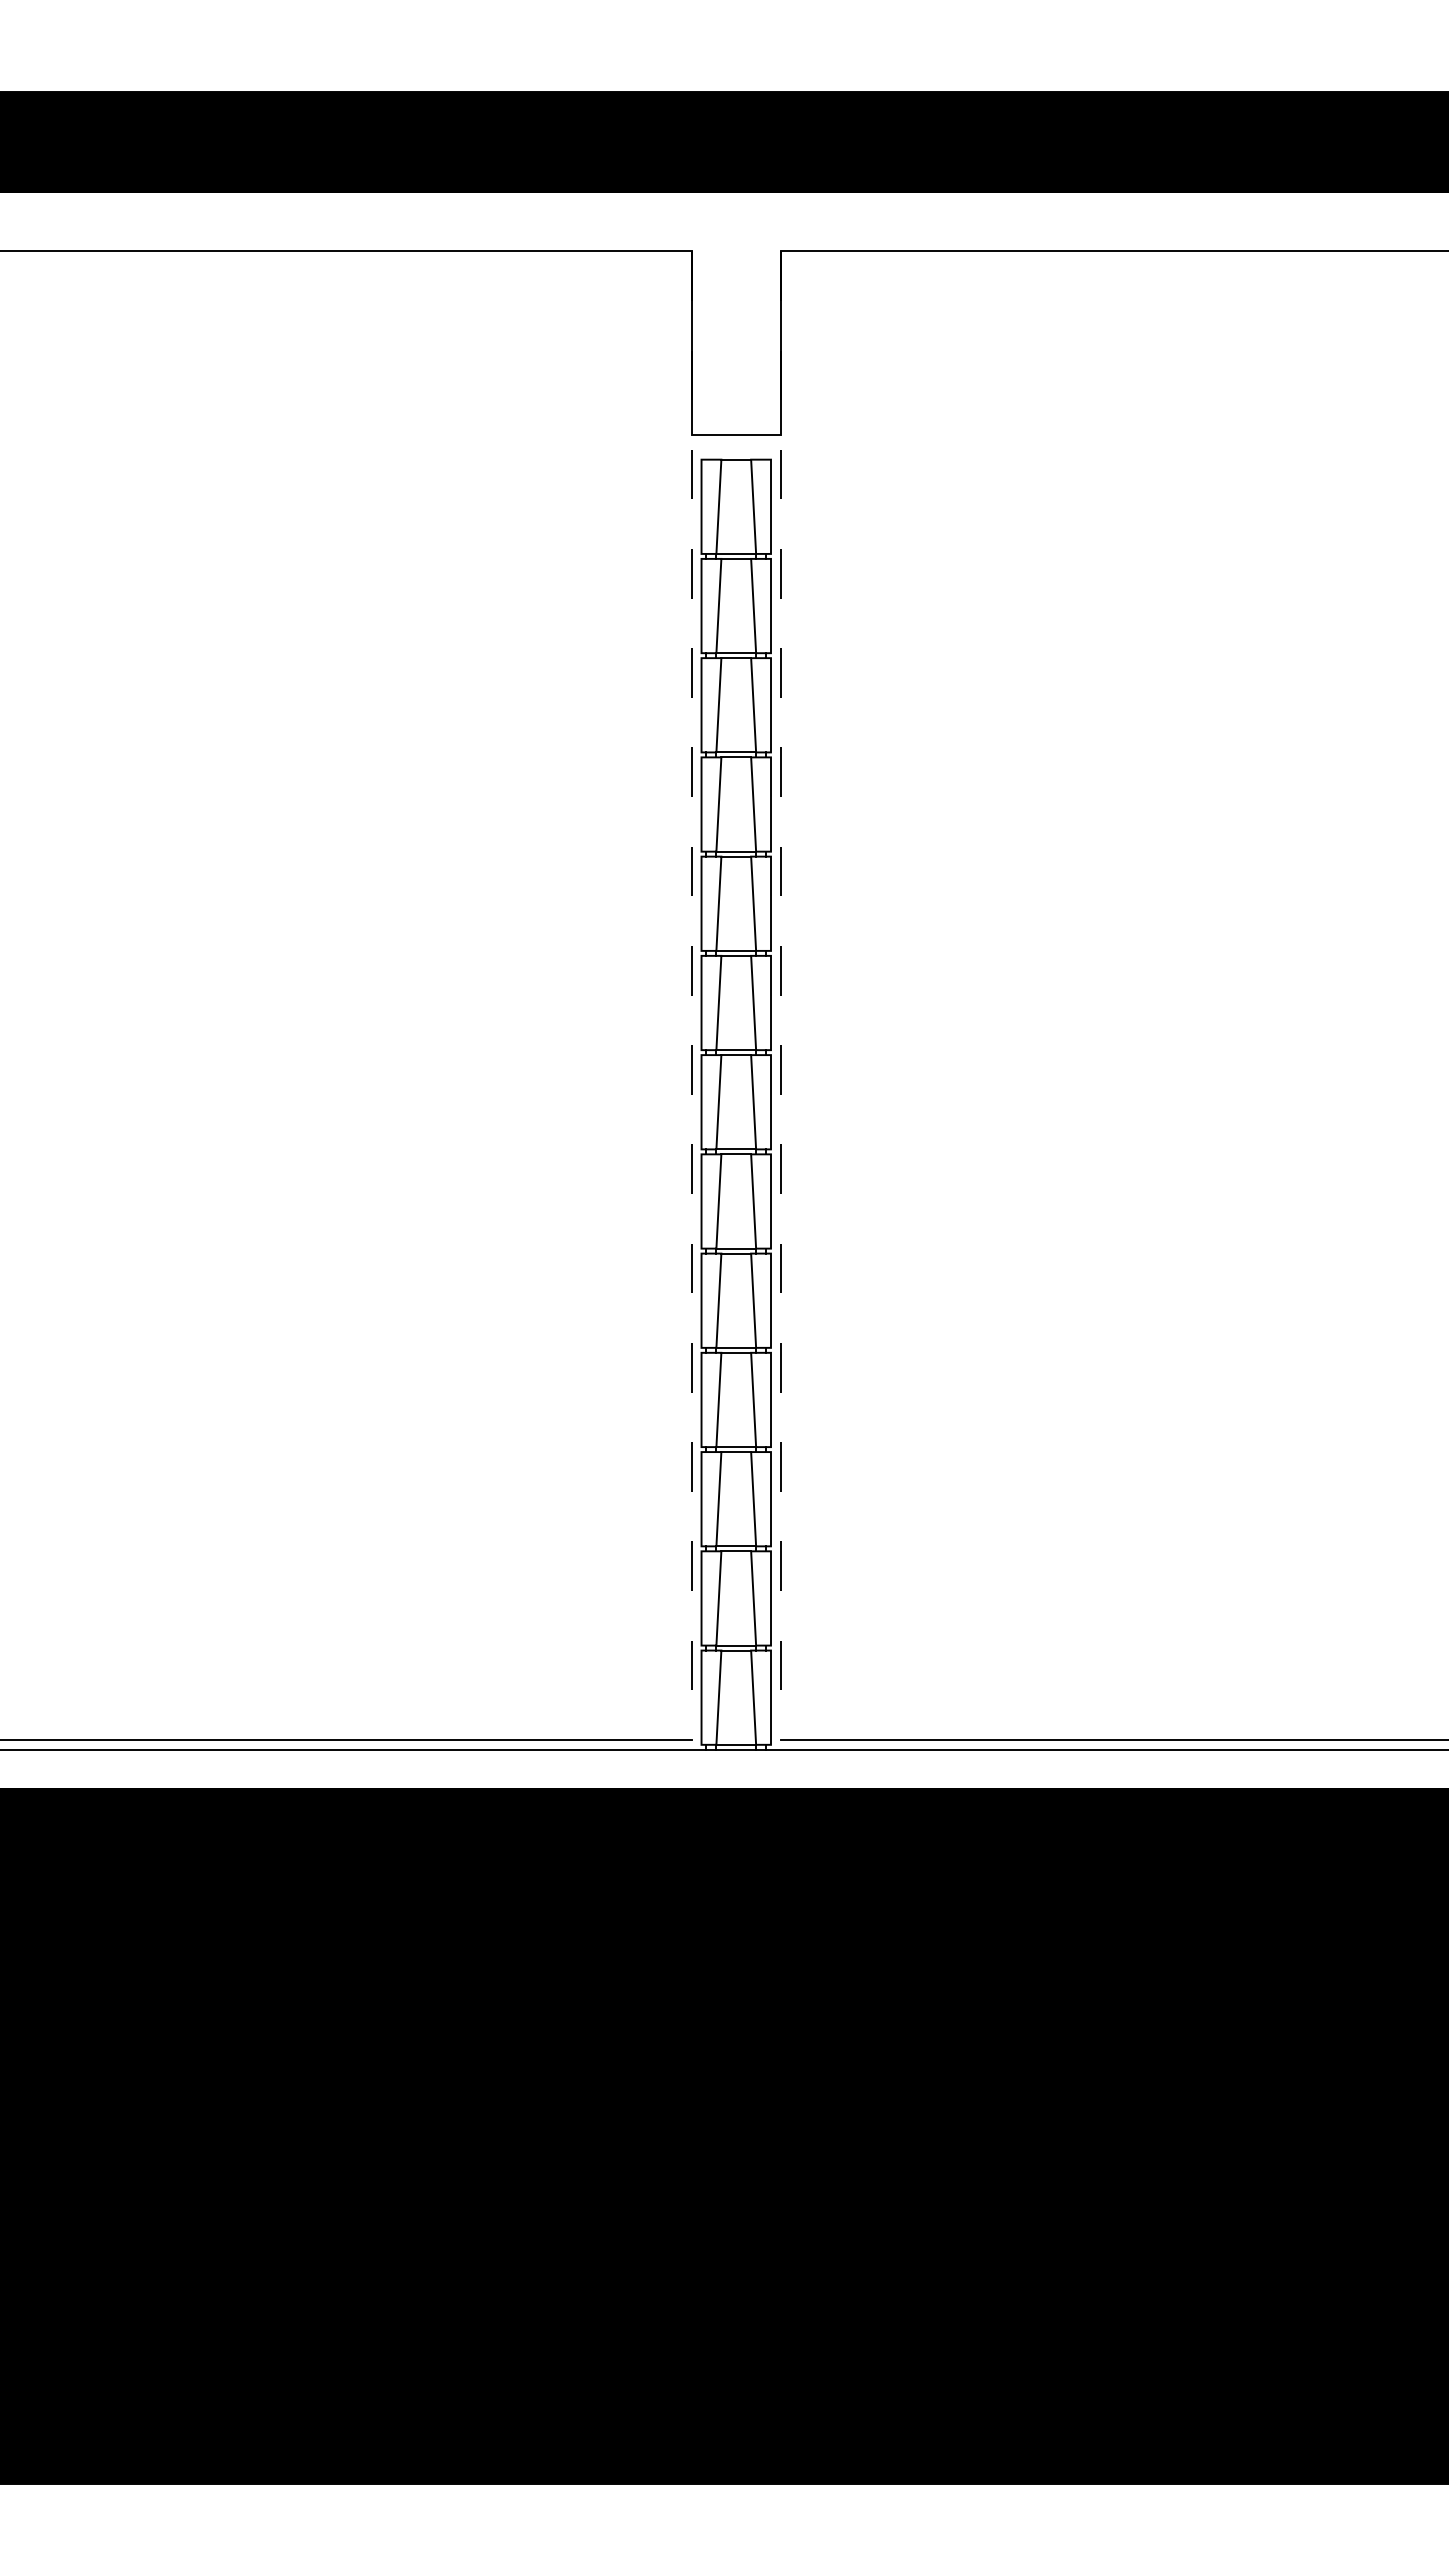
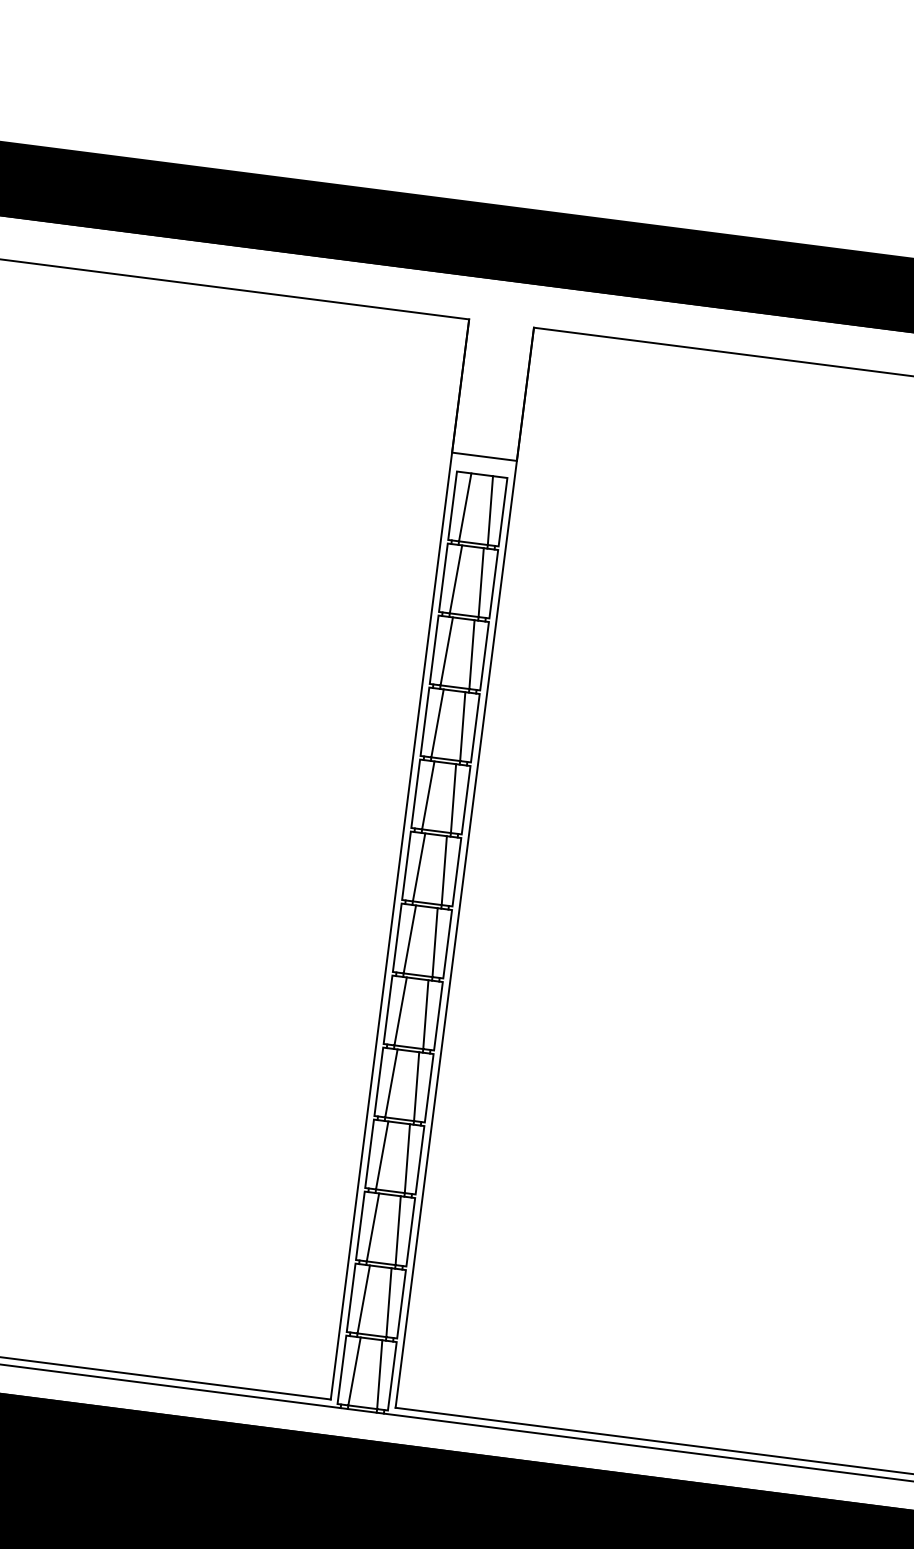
line: (691, 996) -> (399, 860), dashed -> solid
line: (780, 996) -> (464, 868), dashed -> solid

